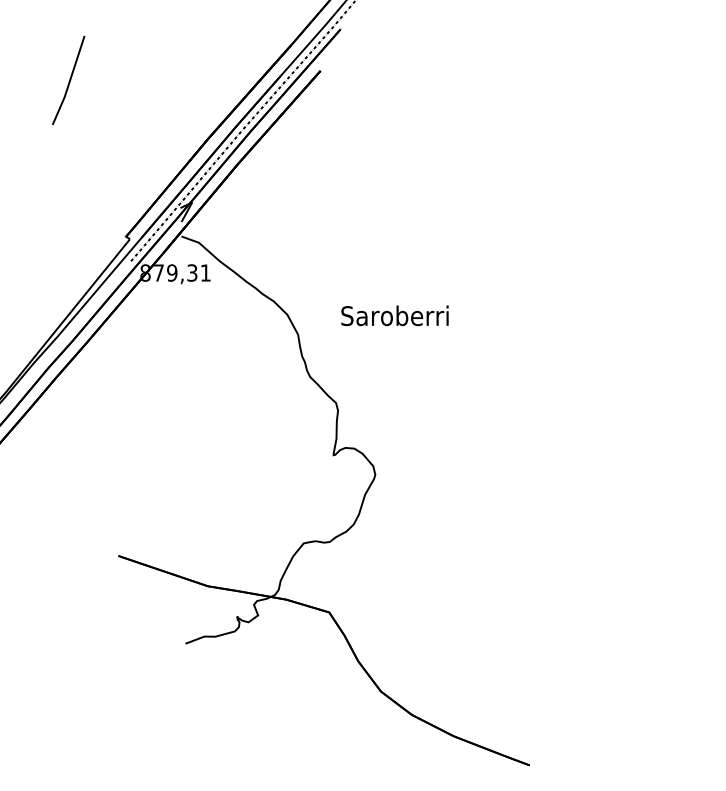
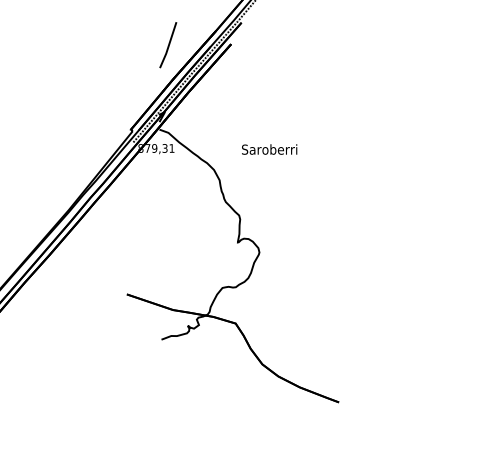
line: (69, 81) -> (168, 45), moved
text: (394, 315) -> (269, 149), moved

